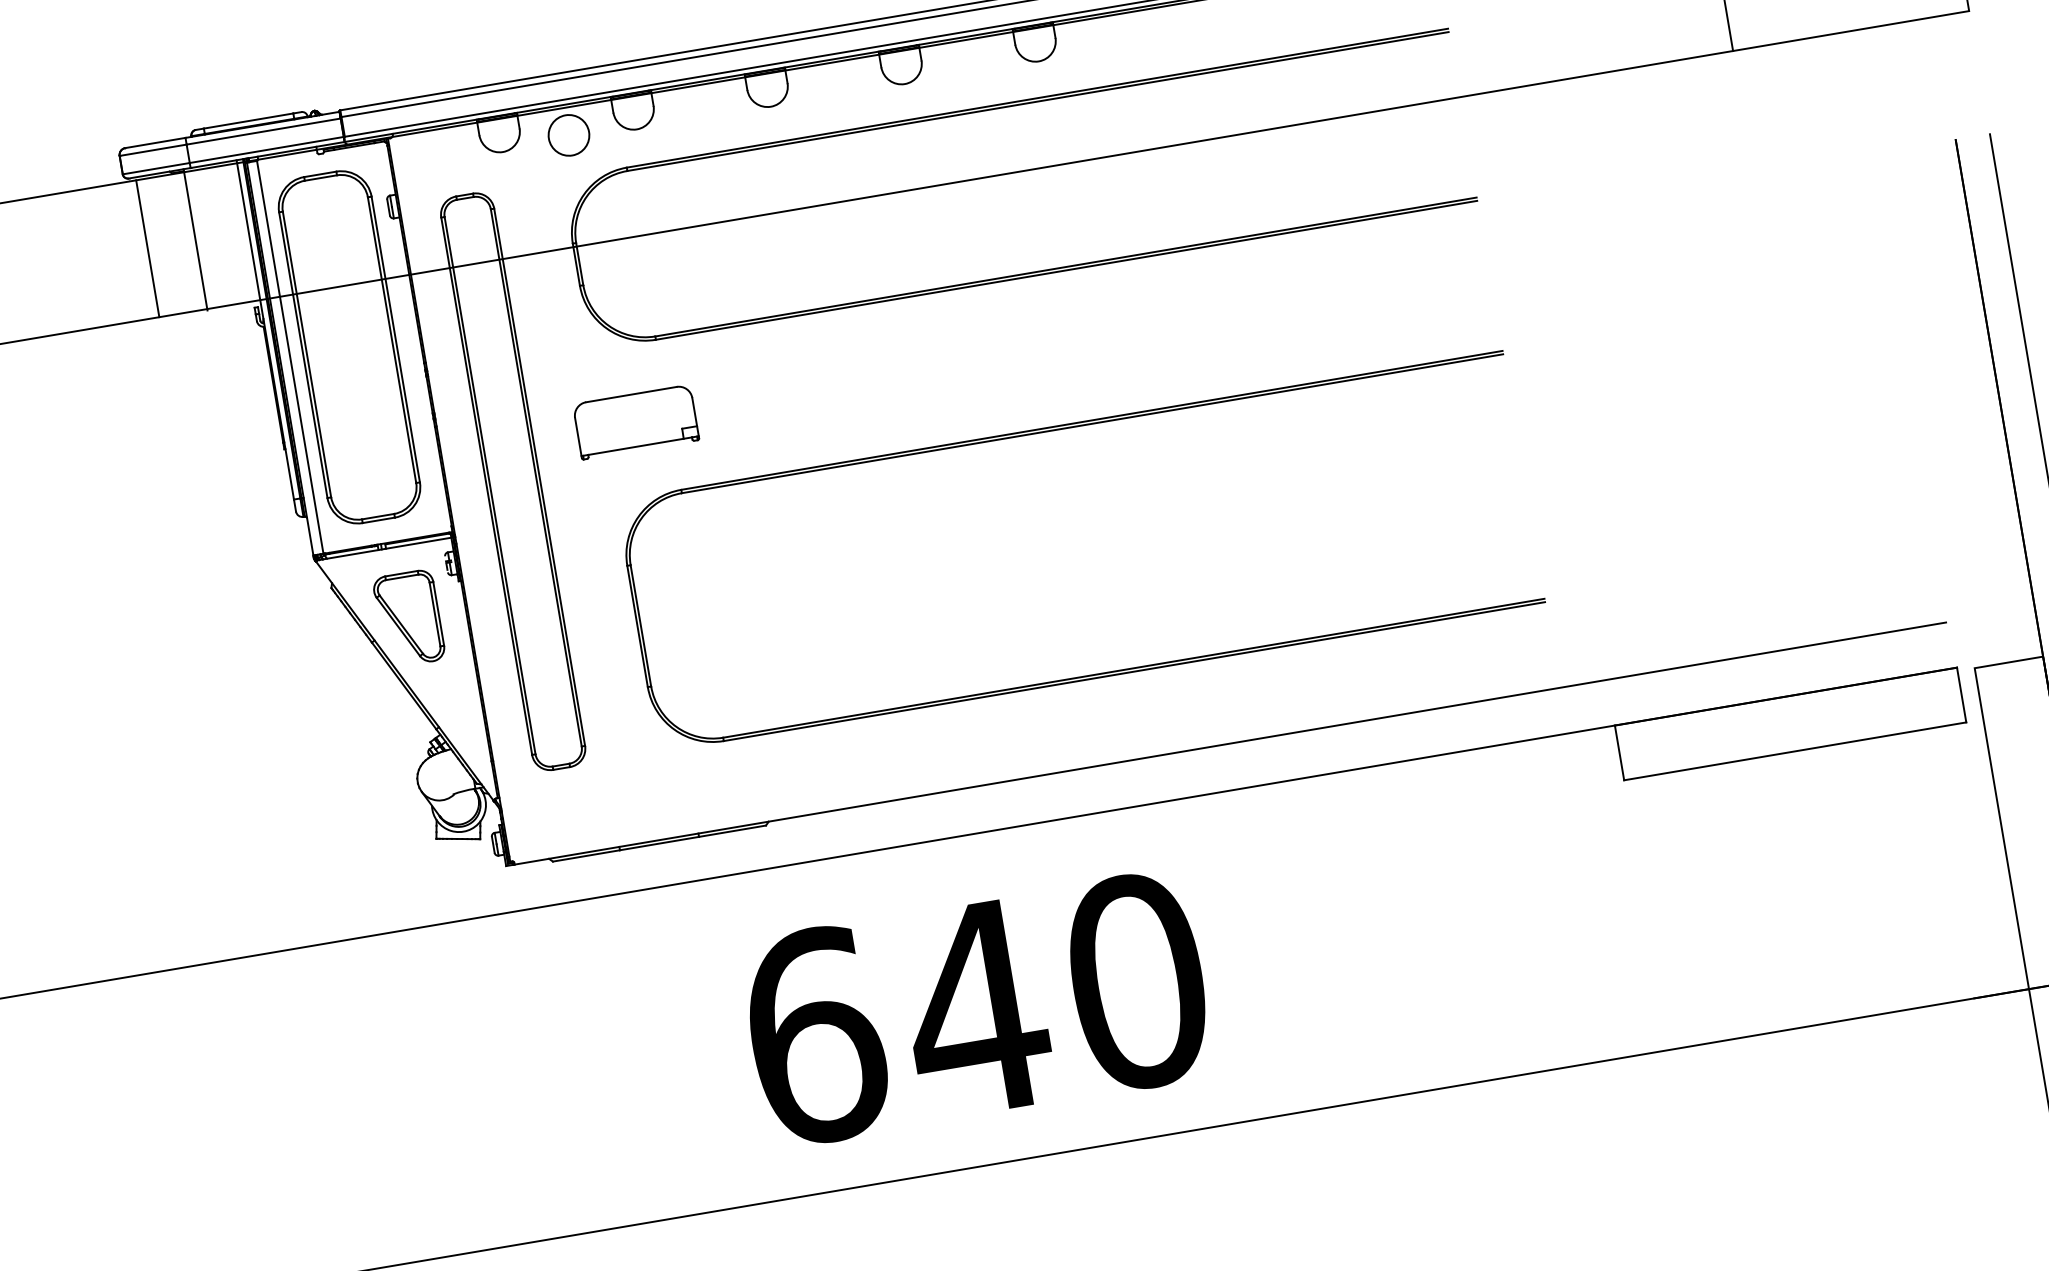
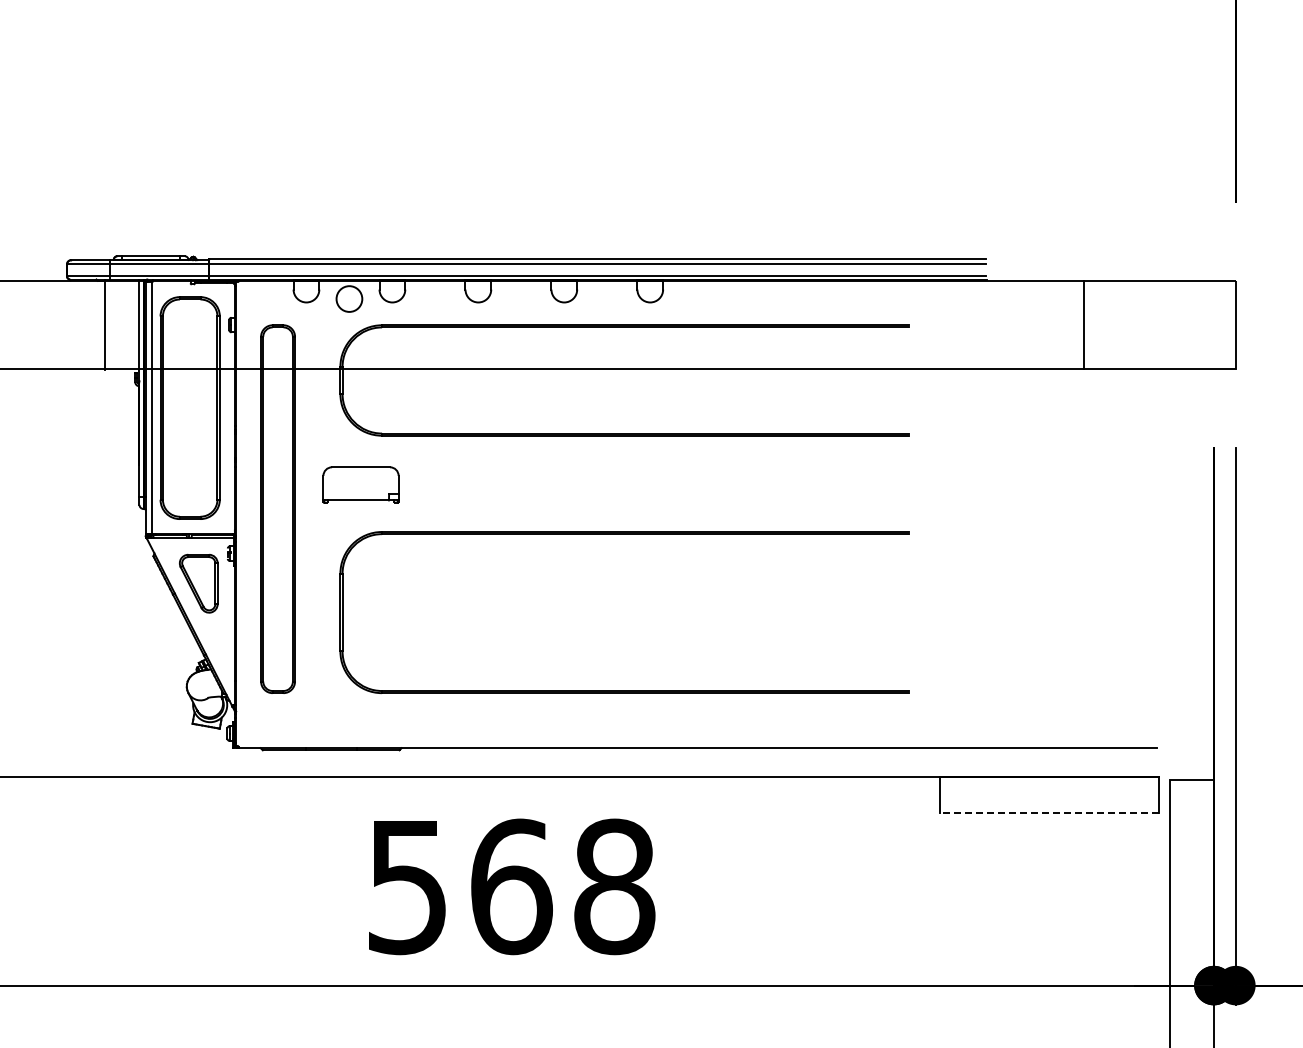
line: (147, 249) -> (74, 325), removed
line: (1795, 751) -> (1049, 812), solid -> dashed
text: (976, 1008) -> (511, 886), 640 -> 568

